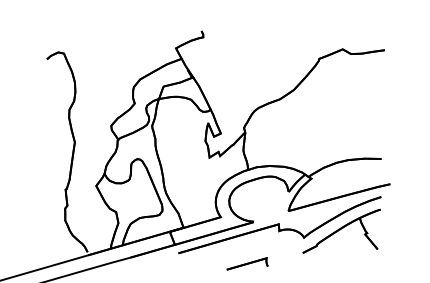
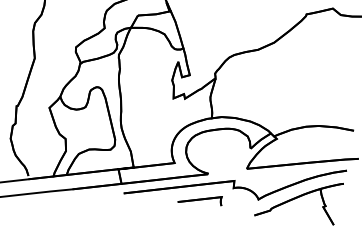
part: (247, 263) -> (200, 199), moved

